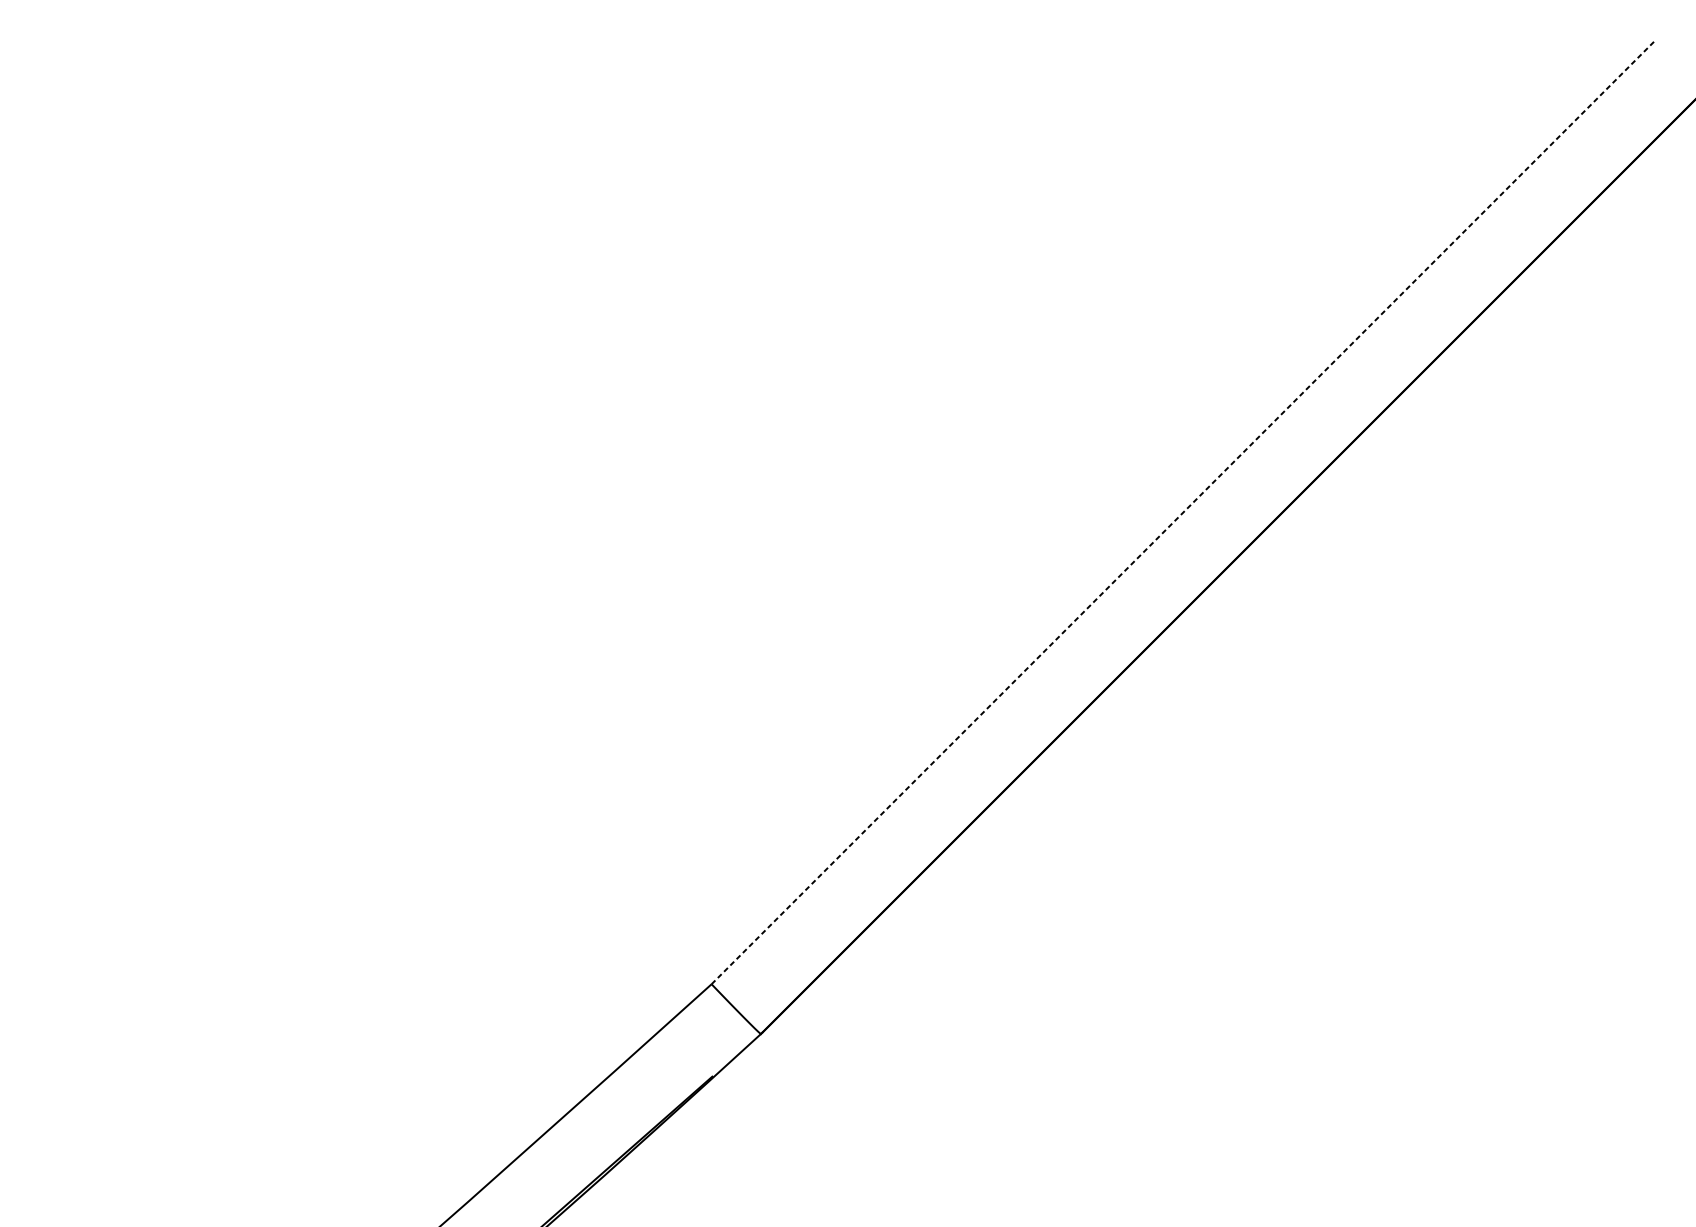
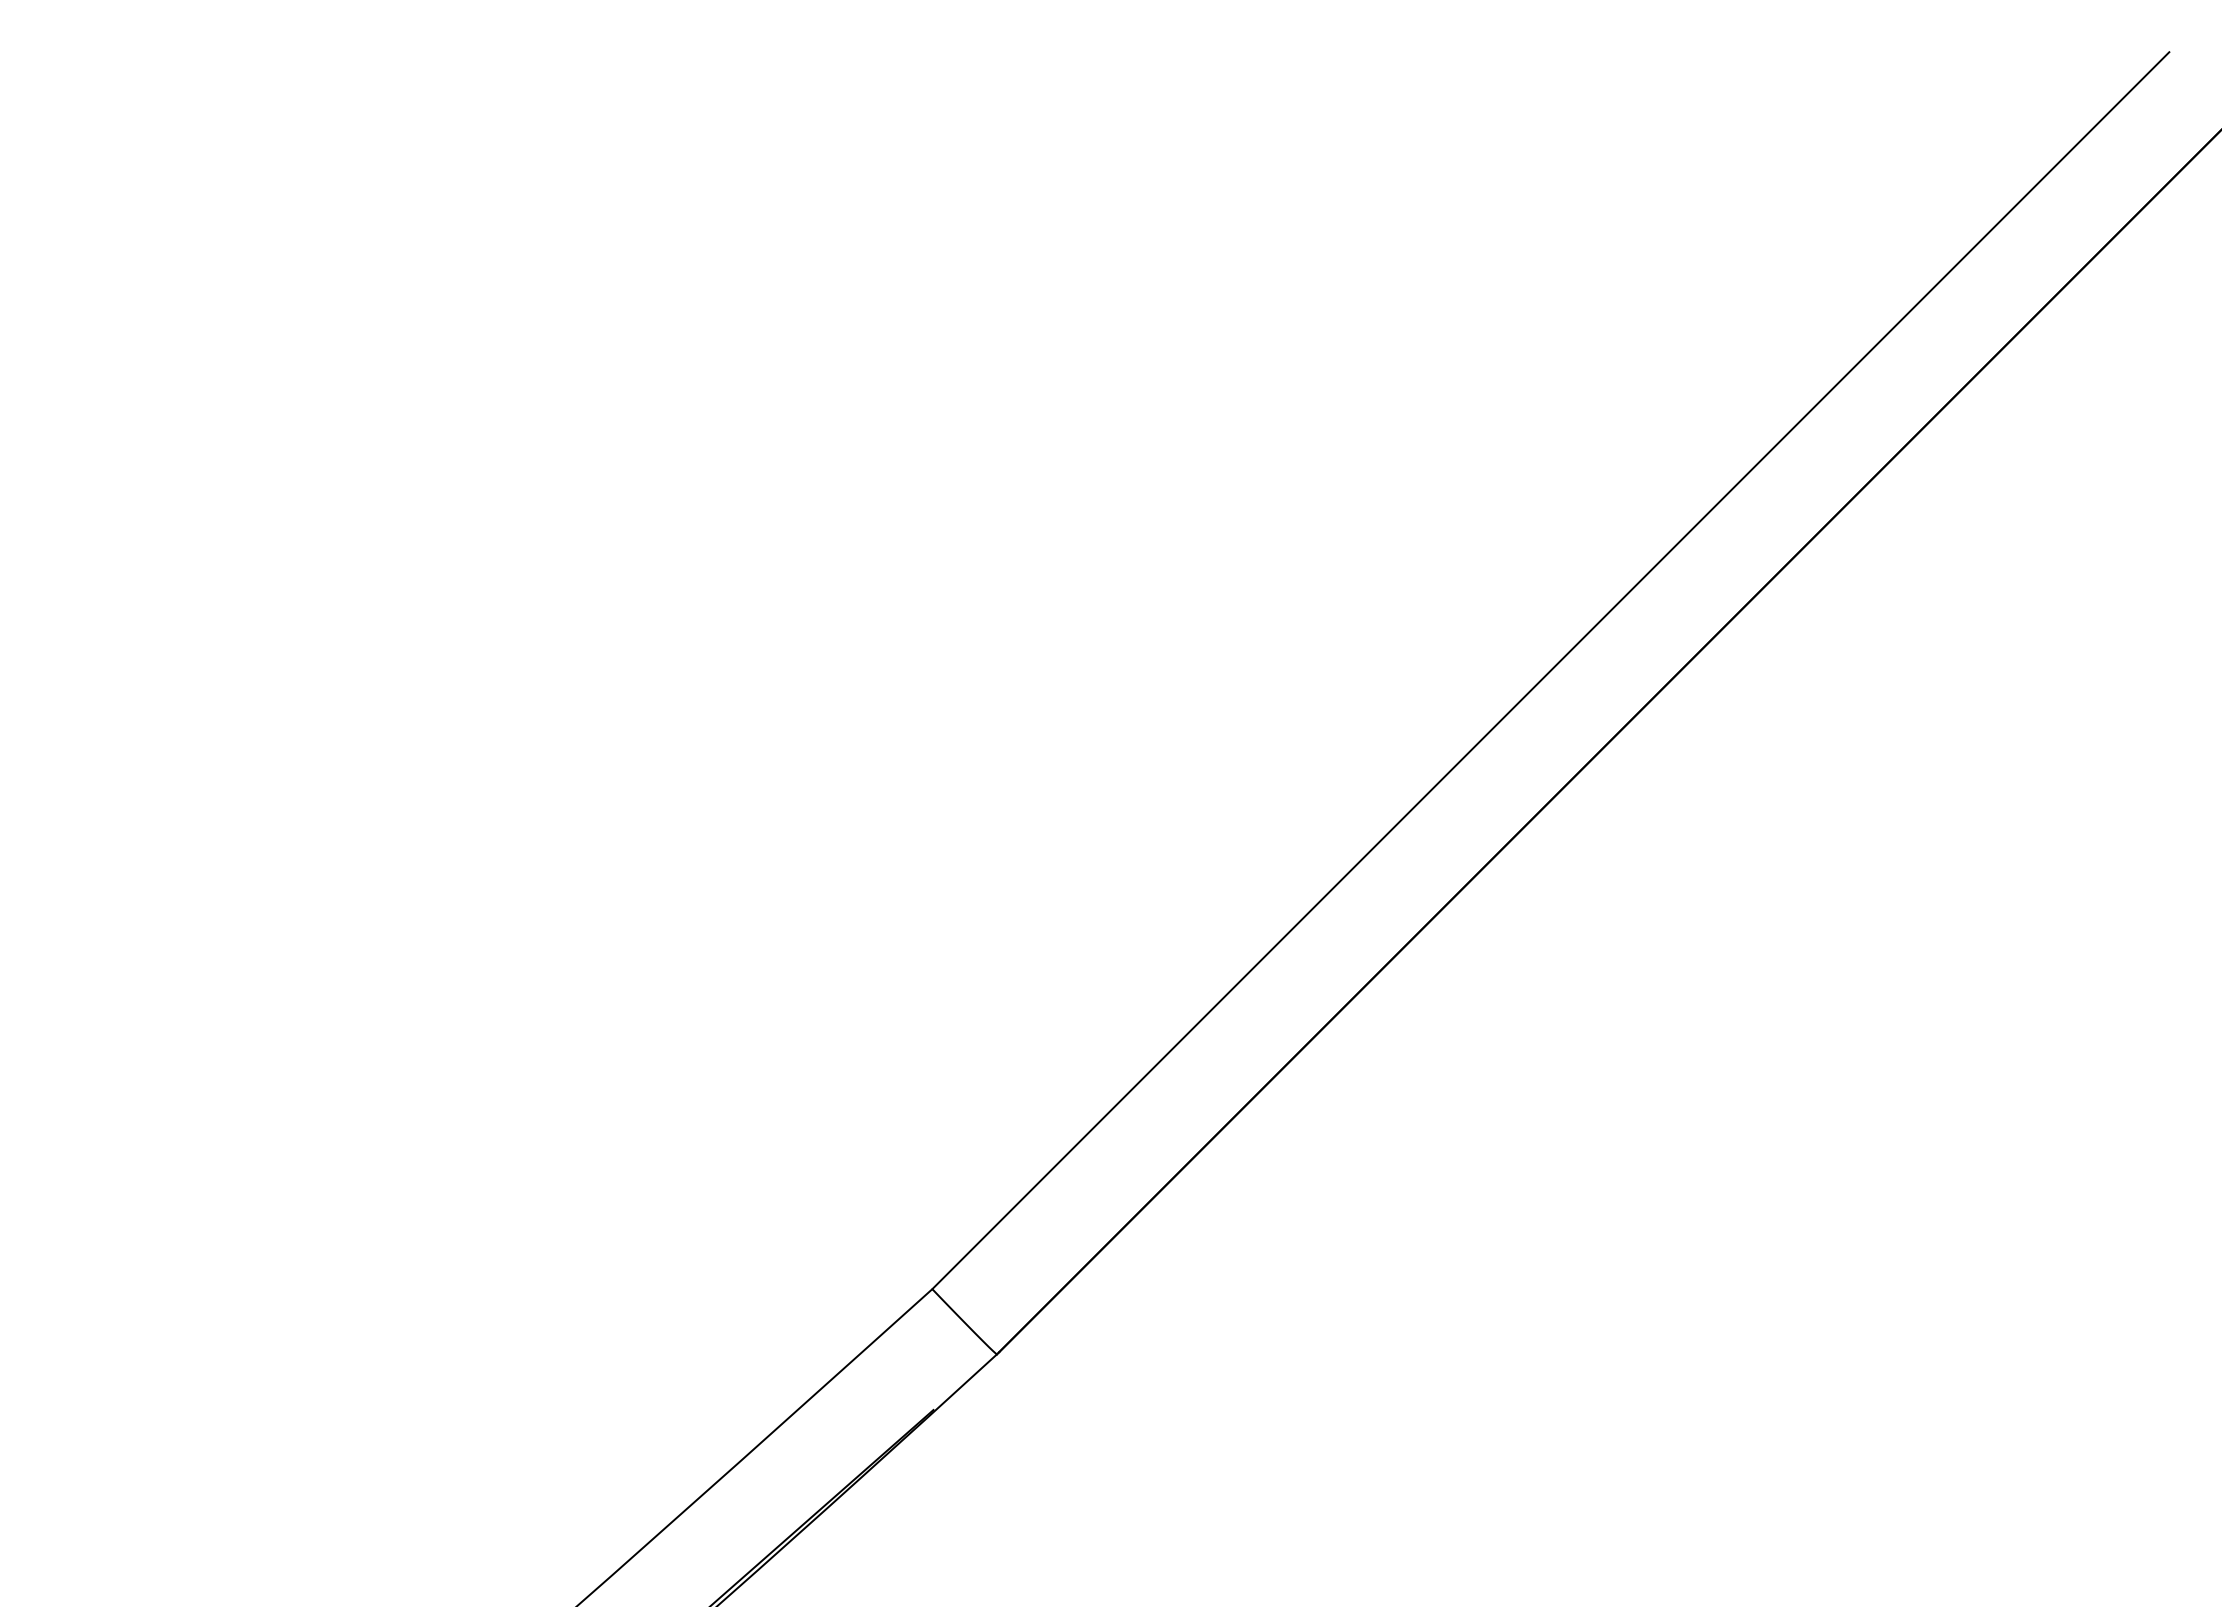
line: (1183, 511) -> (1550, 670), dashed -> solid

